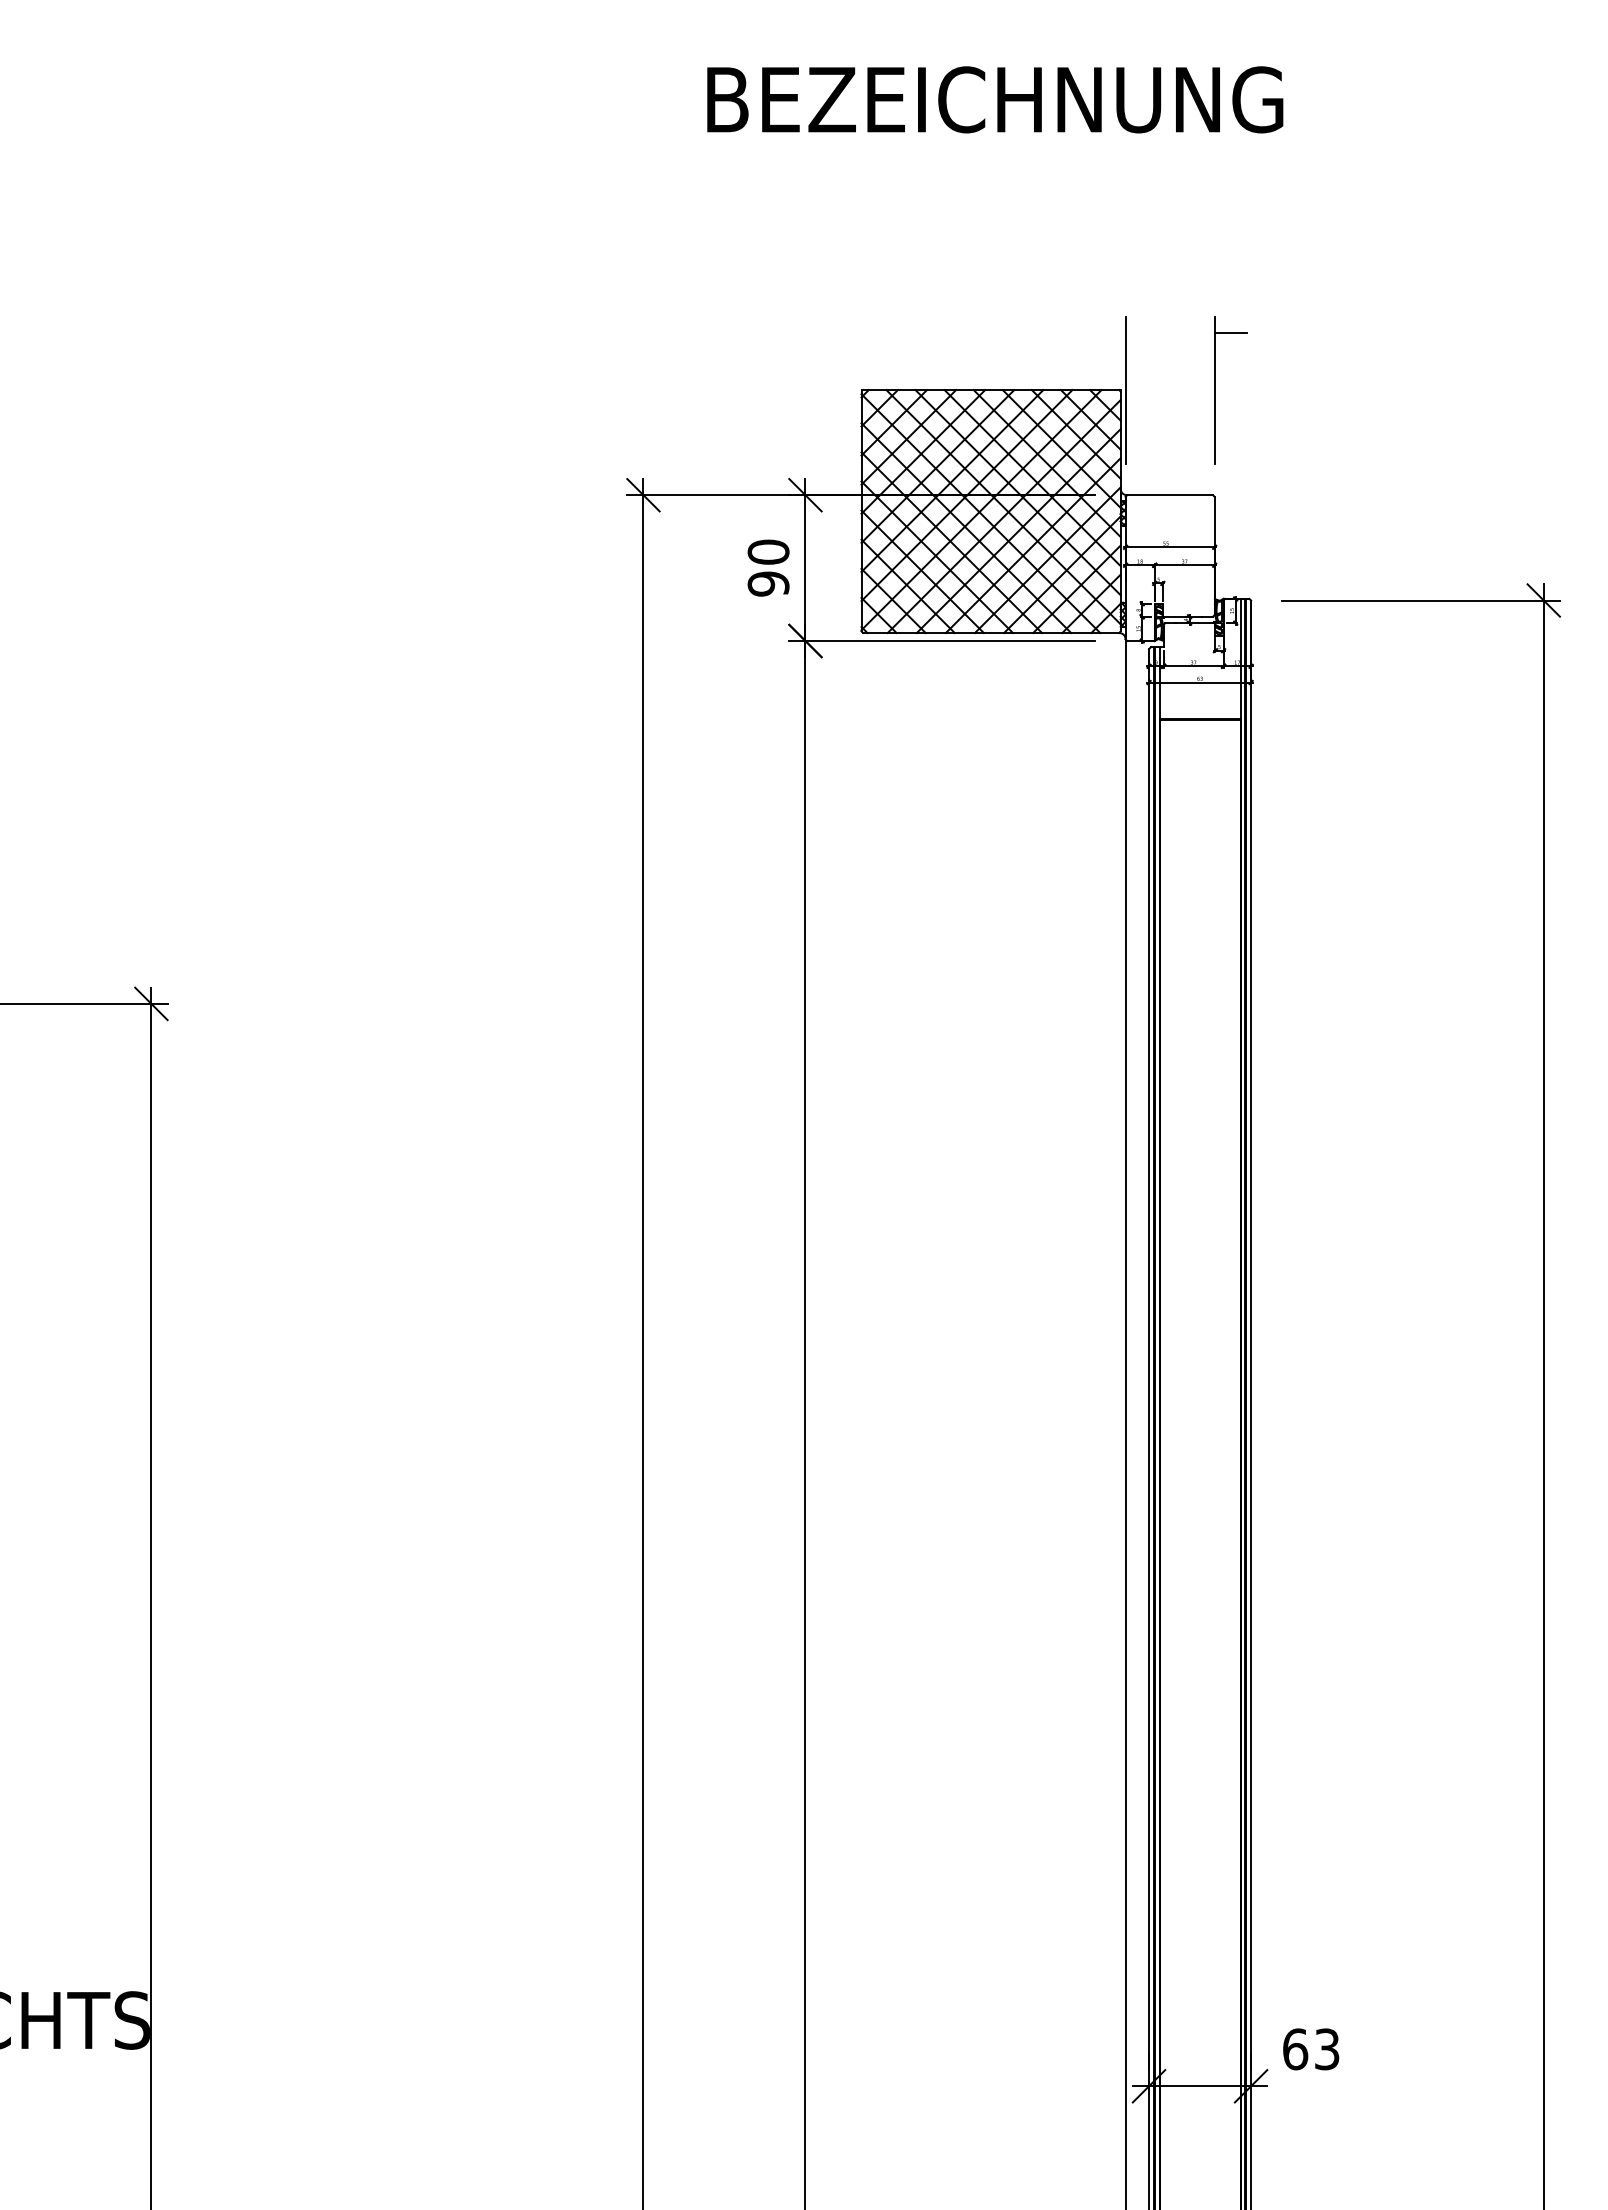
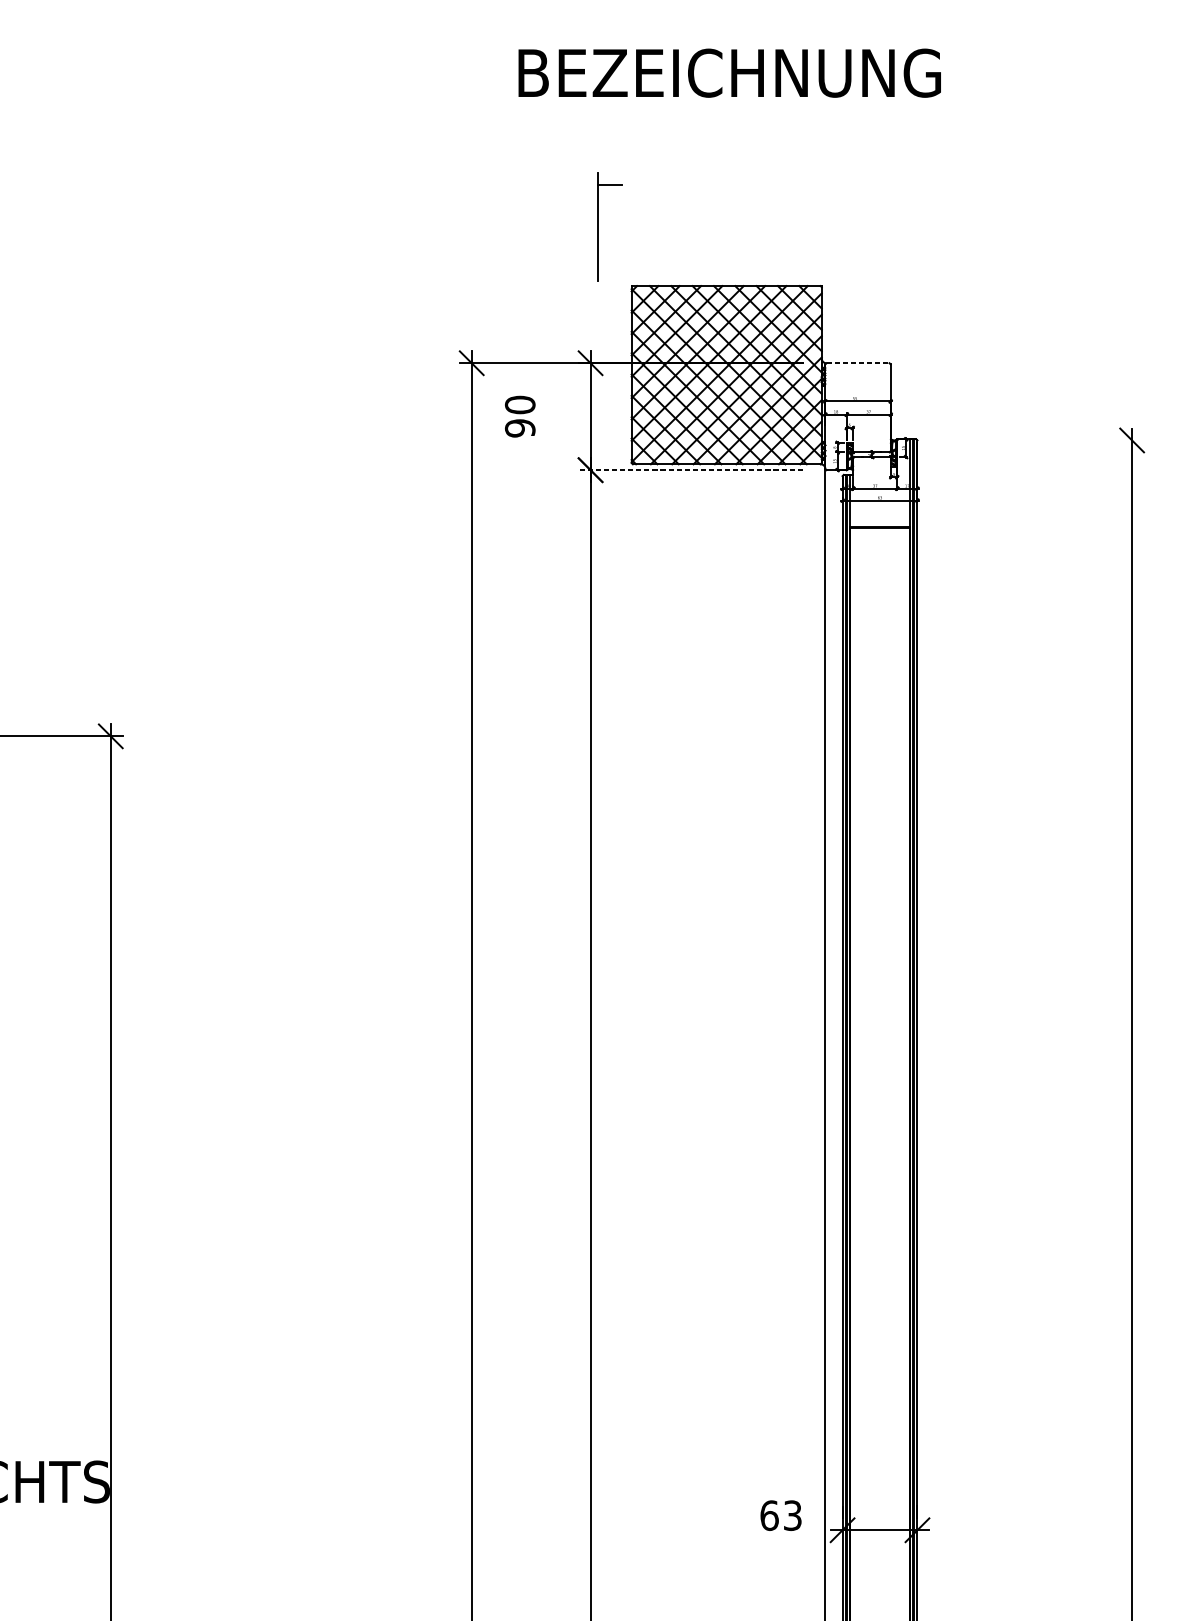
line: (1125, 390) -> (825, 286), removed
part: (1215, 390) -> (598, 227), moved
line: (1170, 495) -> (858, 363), solid -> dashed
text: (768, 567) -> (520, 416), moved
line: (1420, 600) -> (1041, 440), removed
line: (942, 641) -> (691, 470), solid -> dashed
text: (1311, 2049) -> (781, 1515), moved

